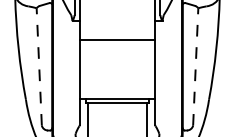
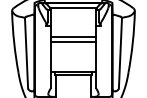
line: (117, 49) -> (73, 42), added
line: (39, 65) -> (26, 52), dashed -> solid
line: (195, 65) -> (120, 52), dashed -> solid

